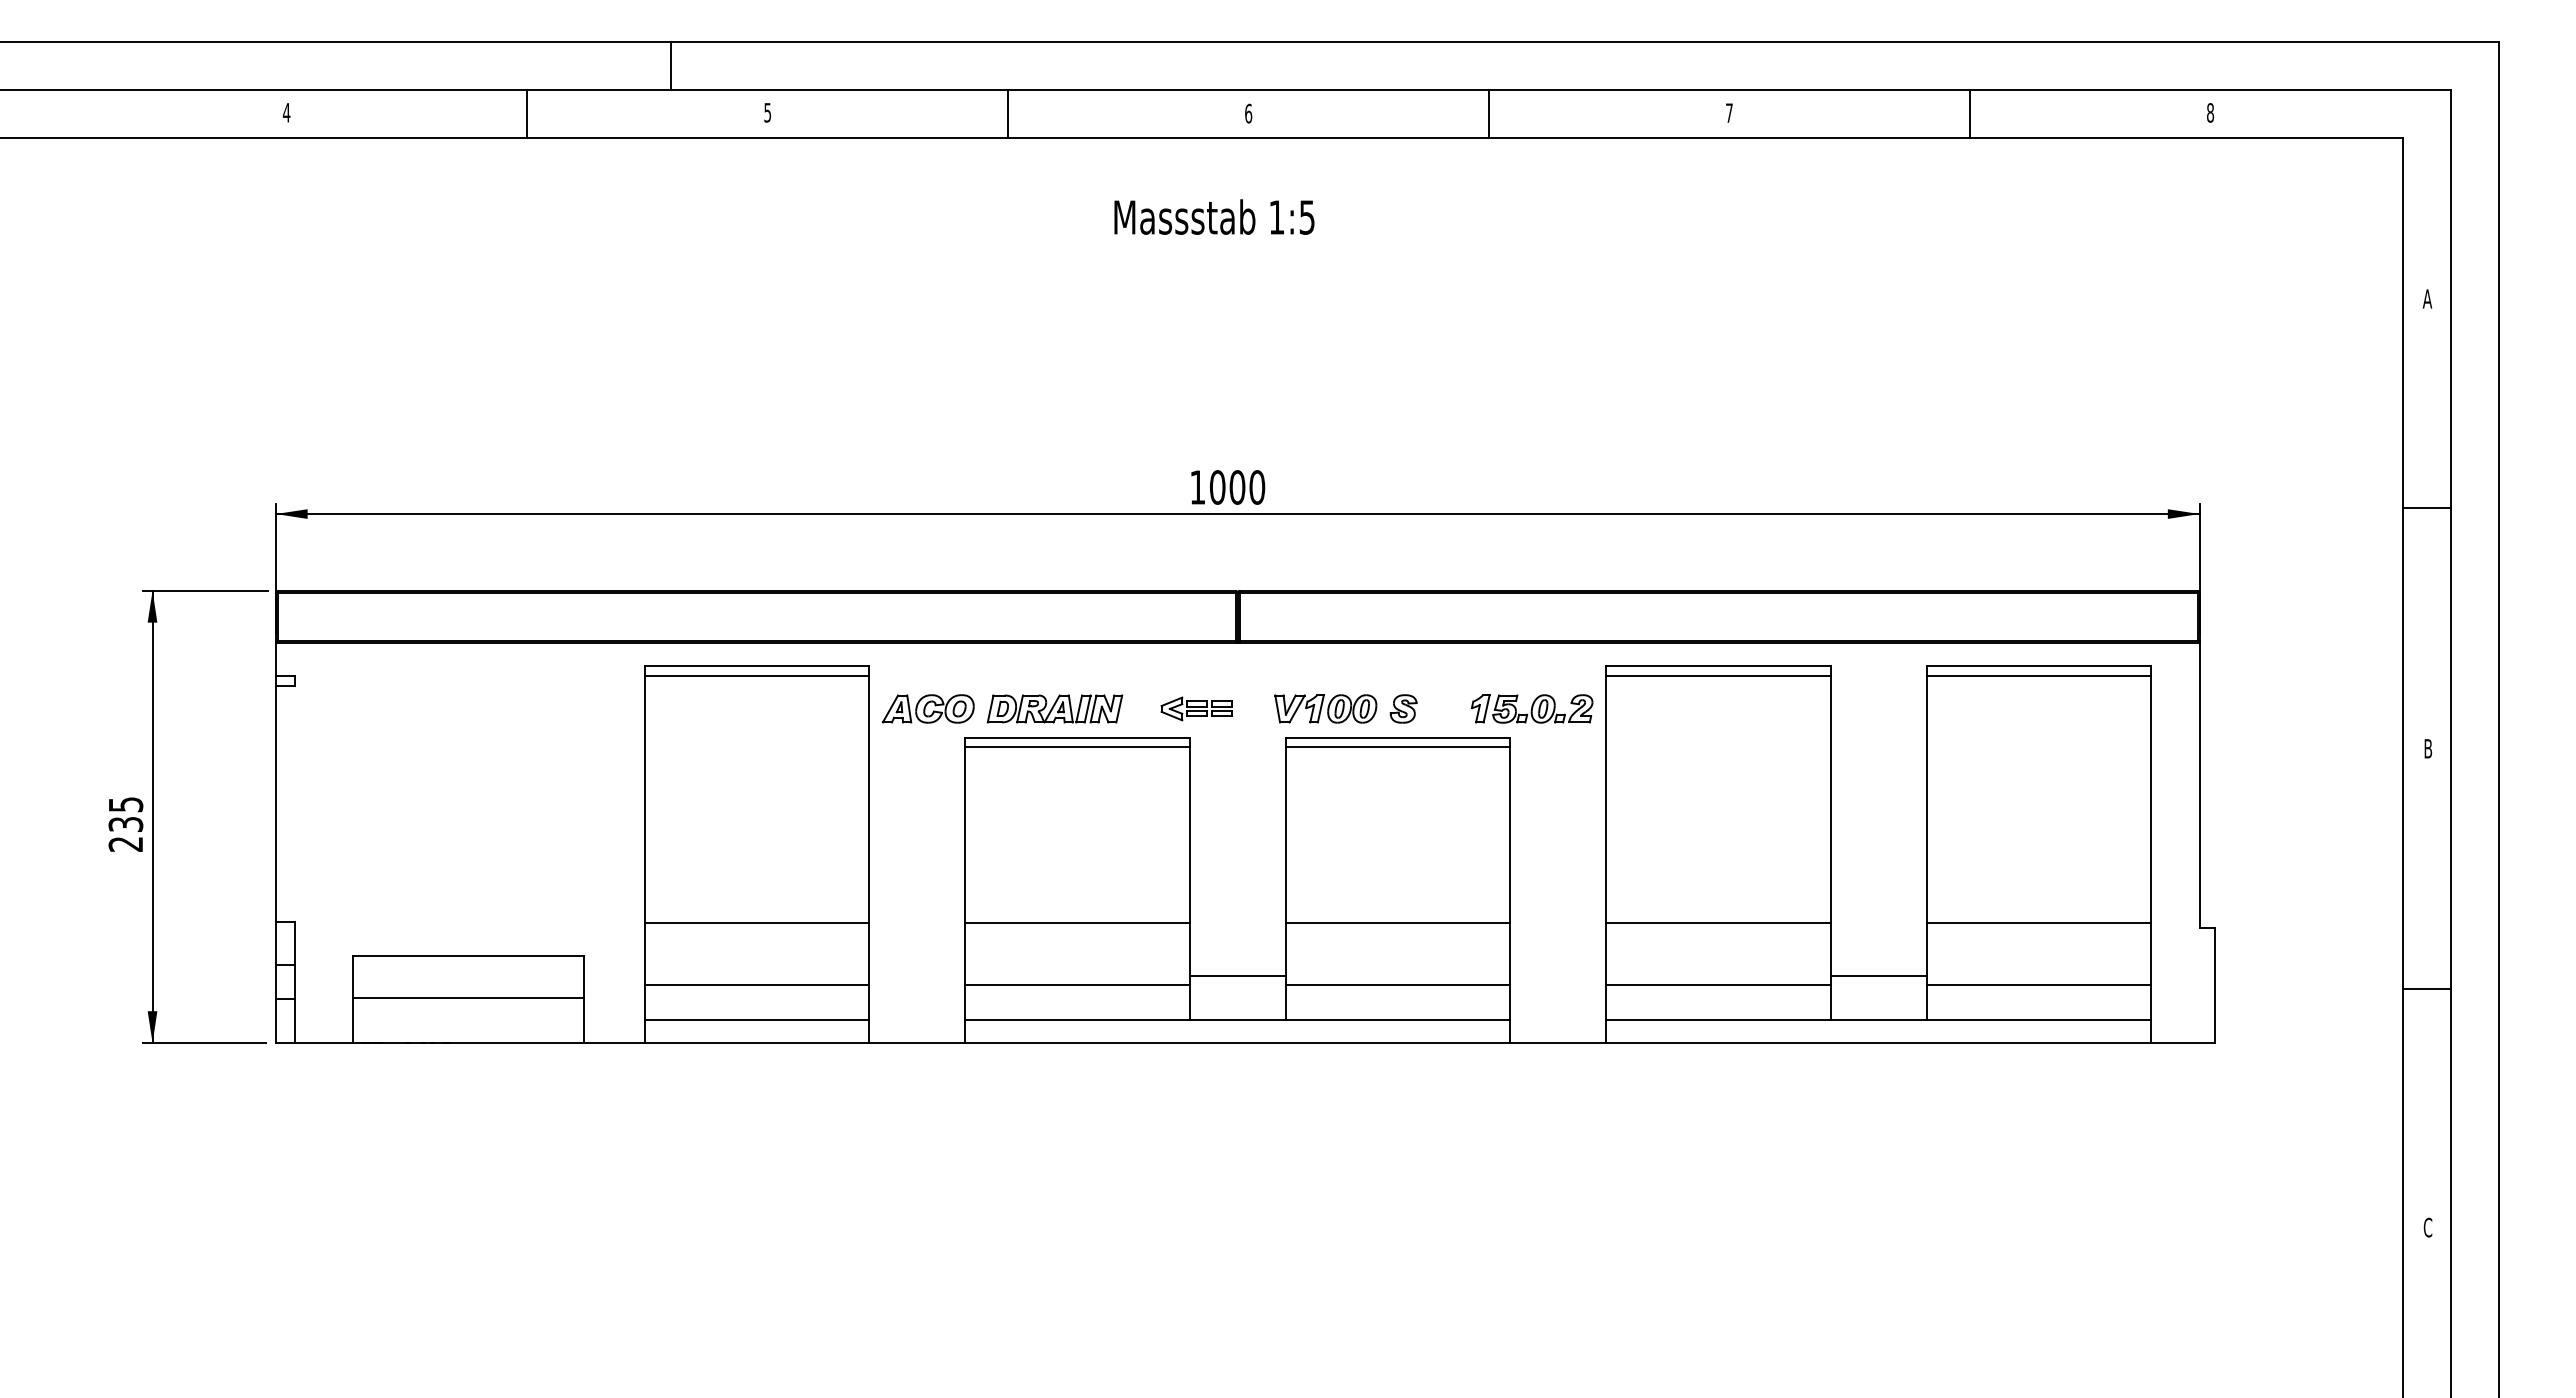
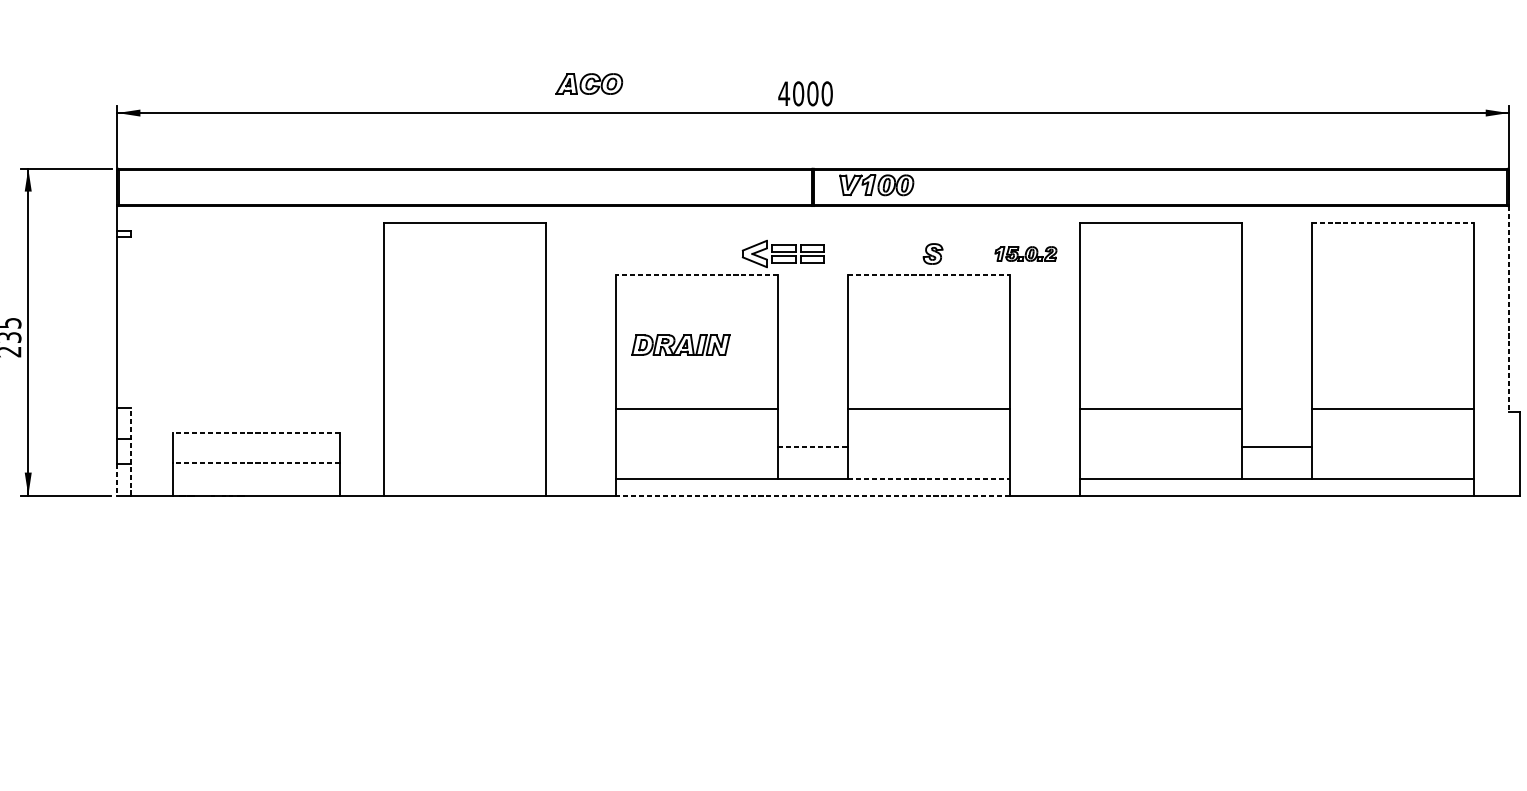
text: (1197, 487) -> (783, 93), 1000 -> 4000
line: (2039, 665) -> (1392, 222), solid -> dashed
line: (756, 675) -> (465, 229), removed
line: (1718, 675) -> (1160, 229), removed
line: (2039, 675) -> (1392, 229), removed
part: (927, 708) -> (588, 83), moved
part: (1054, 708) -> (680, 344), moved
part: (1196, 708) -> (783, 253), size x1.6
part: (1325, 708) -> (876, 184), moved
part: (1531, 708) -> (1025, 253), size x0.7
line: (1076, 737) -> (696, 274), solid -> dashed
line: (1398, 737) -> (929, 274), solid -> dashed
line: (1077, 747) -> (697, 281), removed
line: (1397, 747) -> (928, 281), removed
line: (2199, 785) -> (1508, 309), solid -> dashed
line: (756, 922) -> (465, 408), removed
line: (467, 956) -> (256, 433), solid -> dashed
line: (1238, 975) -> (813, 446), solid -> dashed
line: (295, 982) -> (131, 451), solid -> dashed
line: (756, 985) -> (465, 454), removed
line: (1077, 985) -> (697, 454), removed
line: (1397, 985) -> (928, 454), removed
line: (1718, 985) -> (1160, 454), removed
line: (2039, 985) -> (1392, 454), removed
line: (467, 997) -> (256, 462), solid -> dashed
line: (756, 1019) -> (465, 478), removed
line: (1398, 1019) -> (929, 478), solid -> dashed
line: (275, 1021) -> (117, 480), solid -> dashed
line: (1237, 1042) -> (812, 495), solid -> dashed

